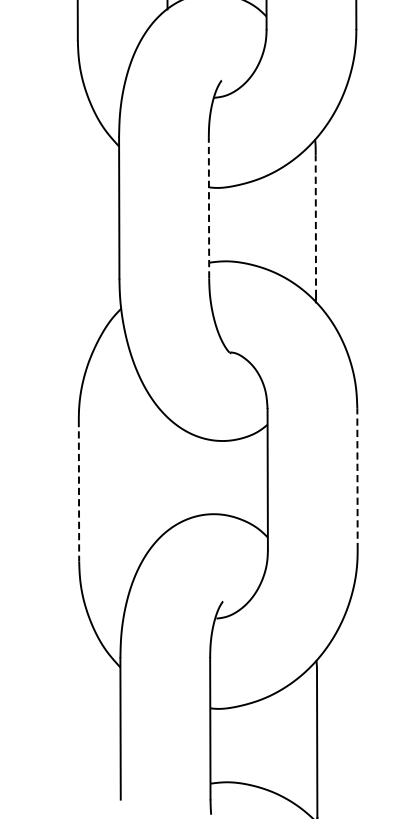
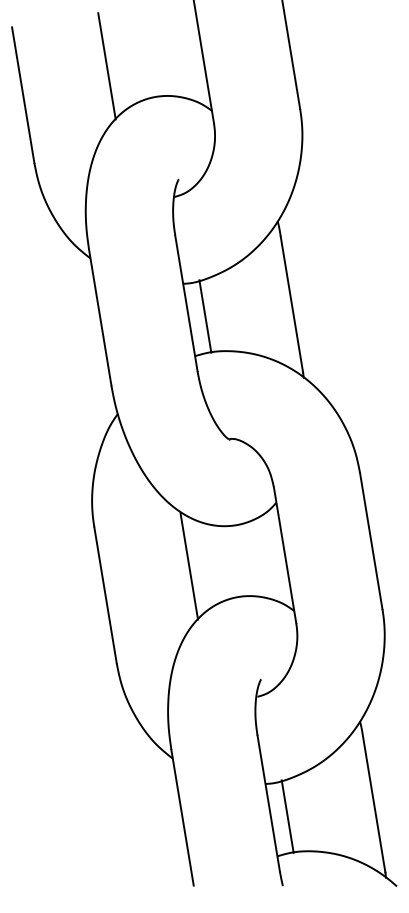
line: (209, 207) -> (186, 303), dashed -> solid
line: (226, 224) -> (205, 316), added
line: (315, 226) -> (291, 304), dashed -> solid
line: (168, 475) -> (189, 566), added
line: (357, 479) -> (371, 541), dashed -> solid
line: (78, 490) -> (105, 595), dashed -> solid
line: (227, 744) -> (287, 816), added

